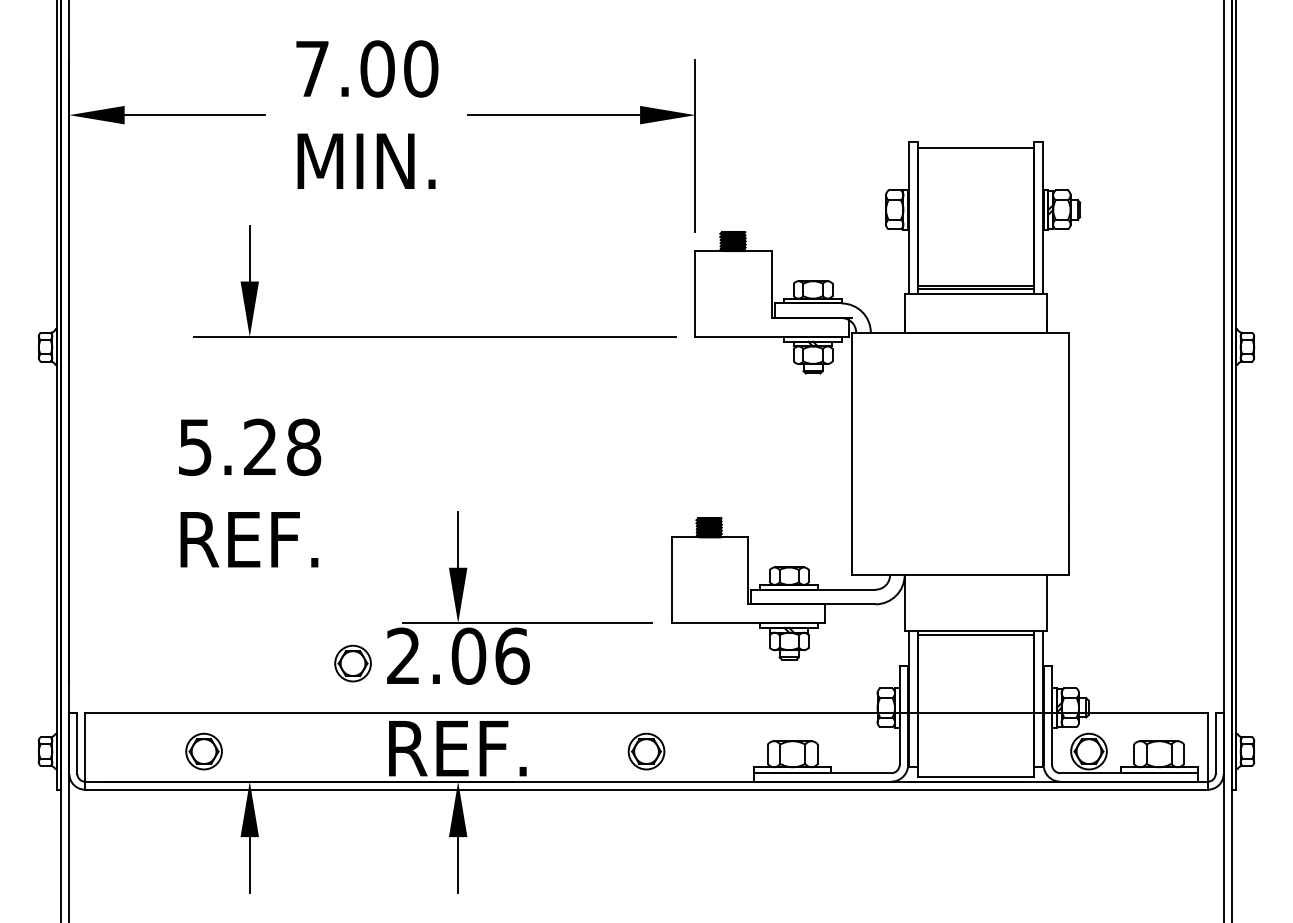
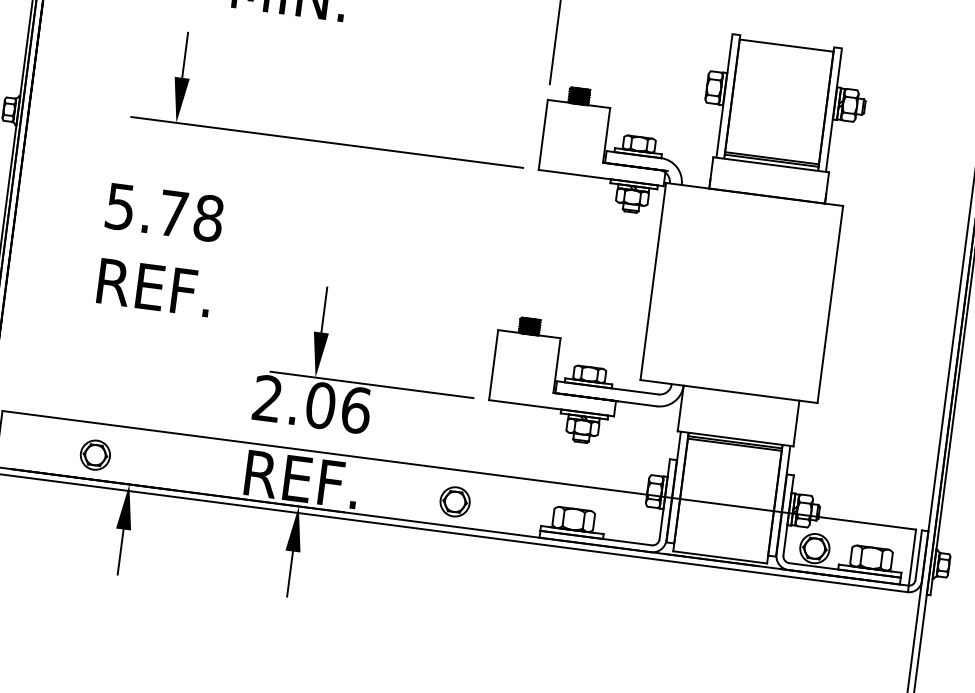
text: (260, 446) -> (173, 213), 5.28 -> 5.78
line: (975, 638) -> (734, 444), added
part: (352, 663) -> (225, 399), removed

